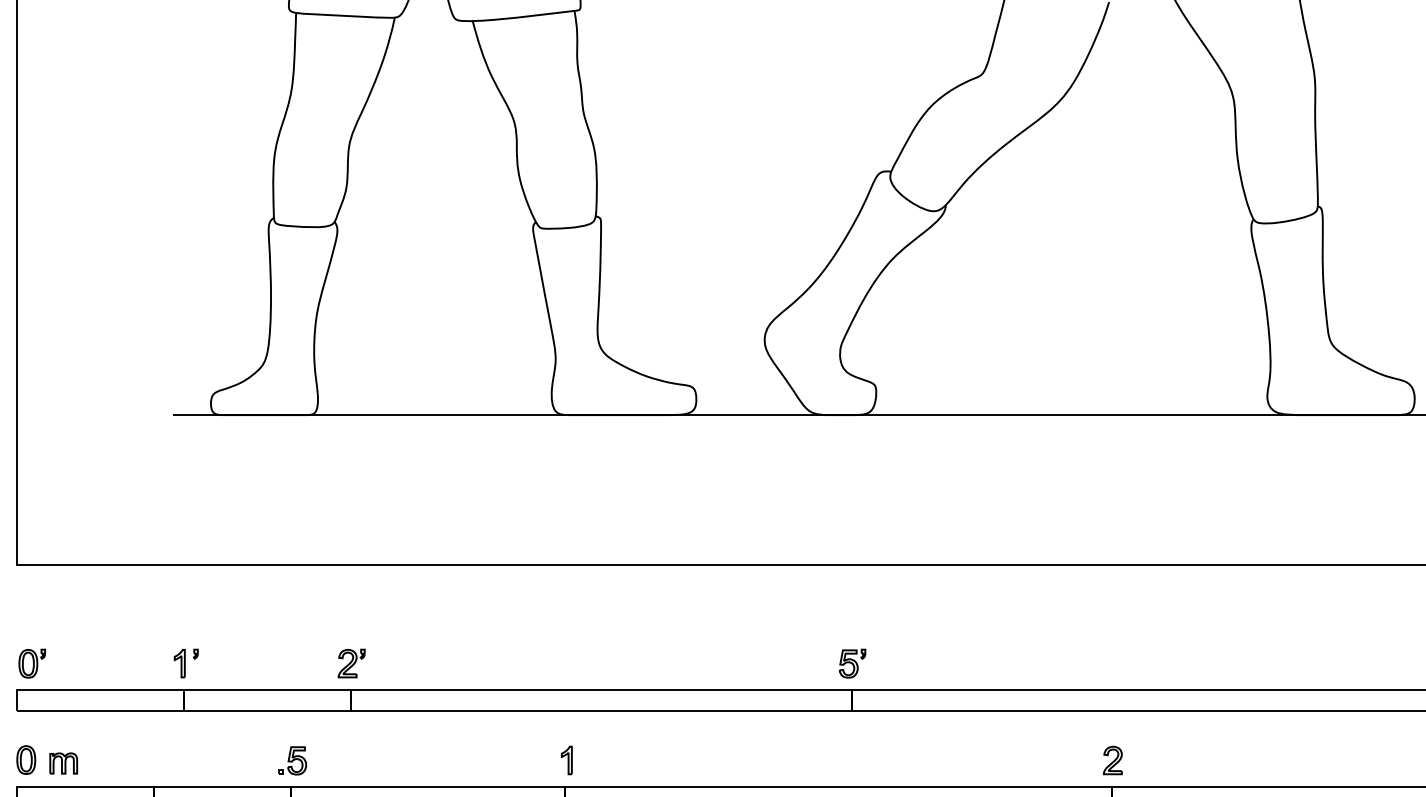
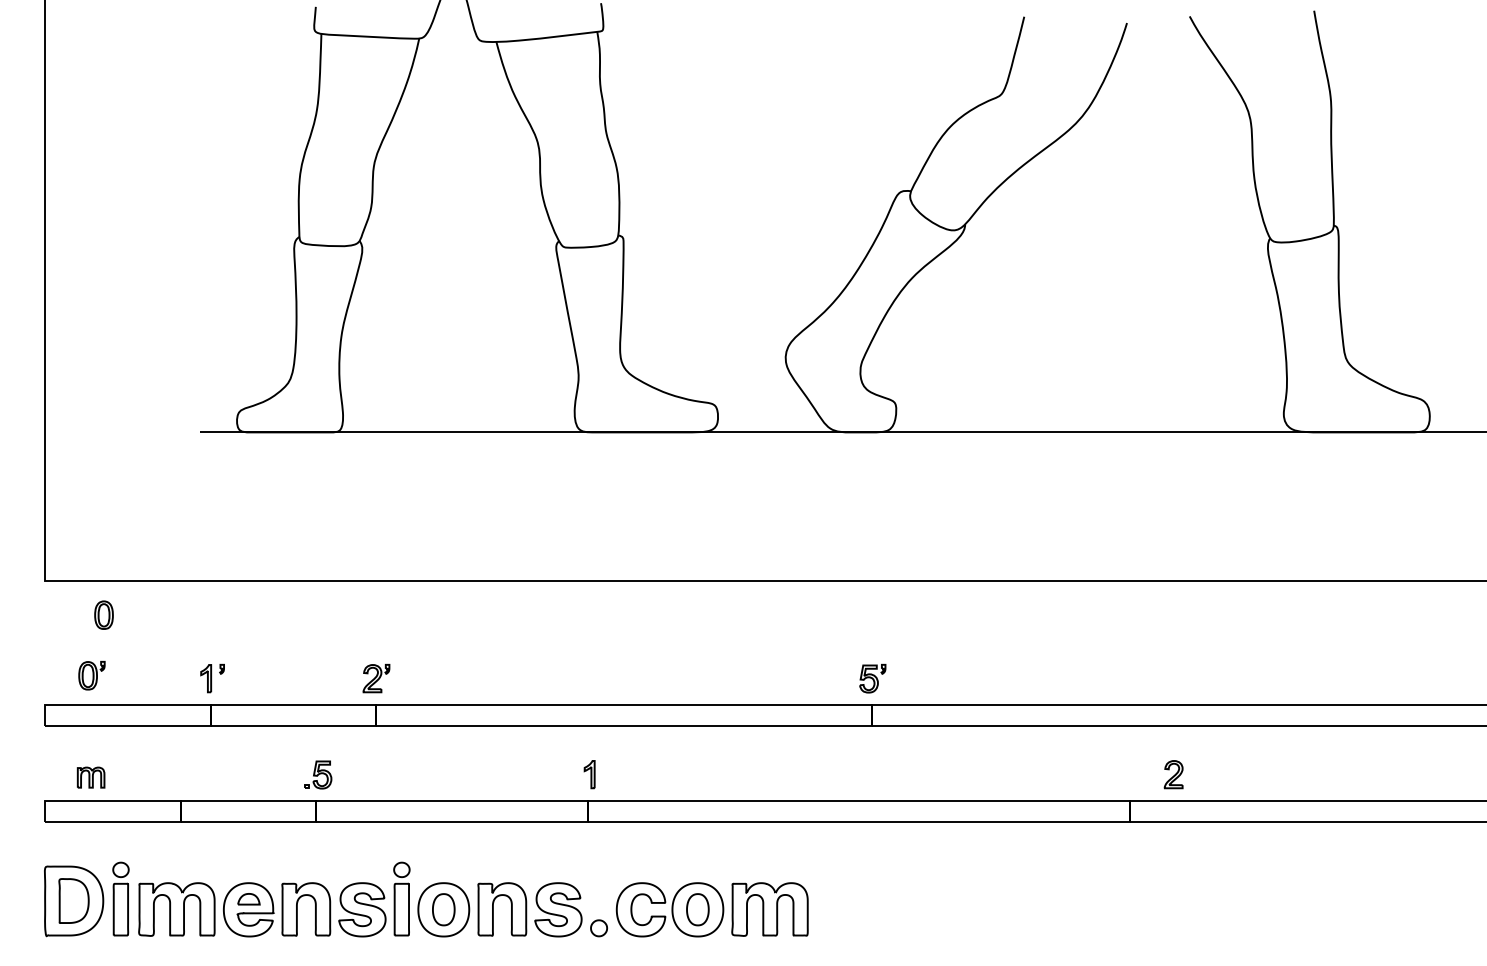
part: (31, 663) -> (91, 675), moved
part: (25, 759) -> (103, 614), moved
part: (1112, 760) -> (1173, 774), moved

